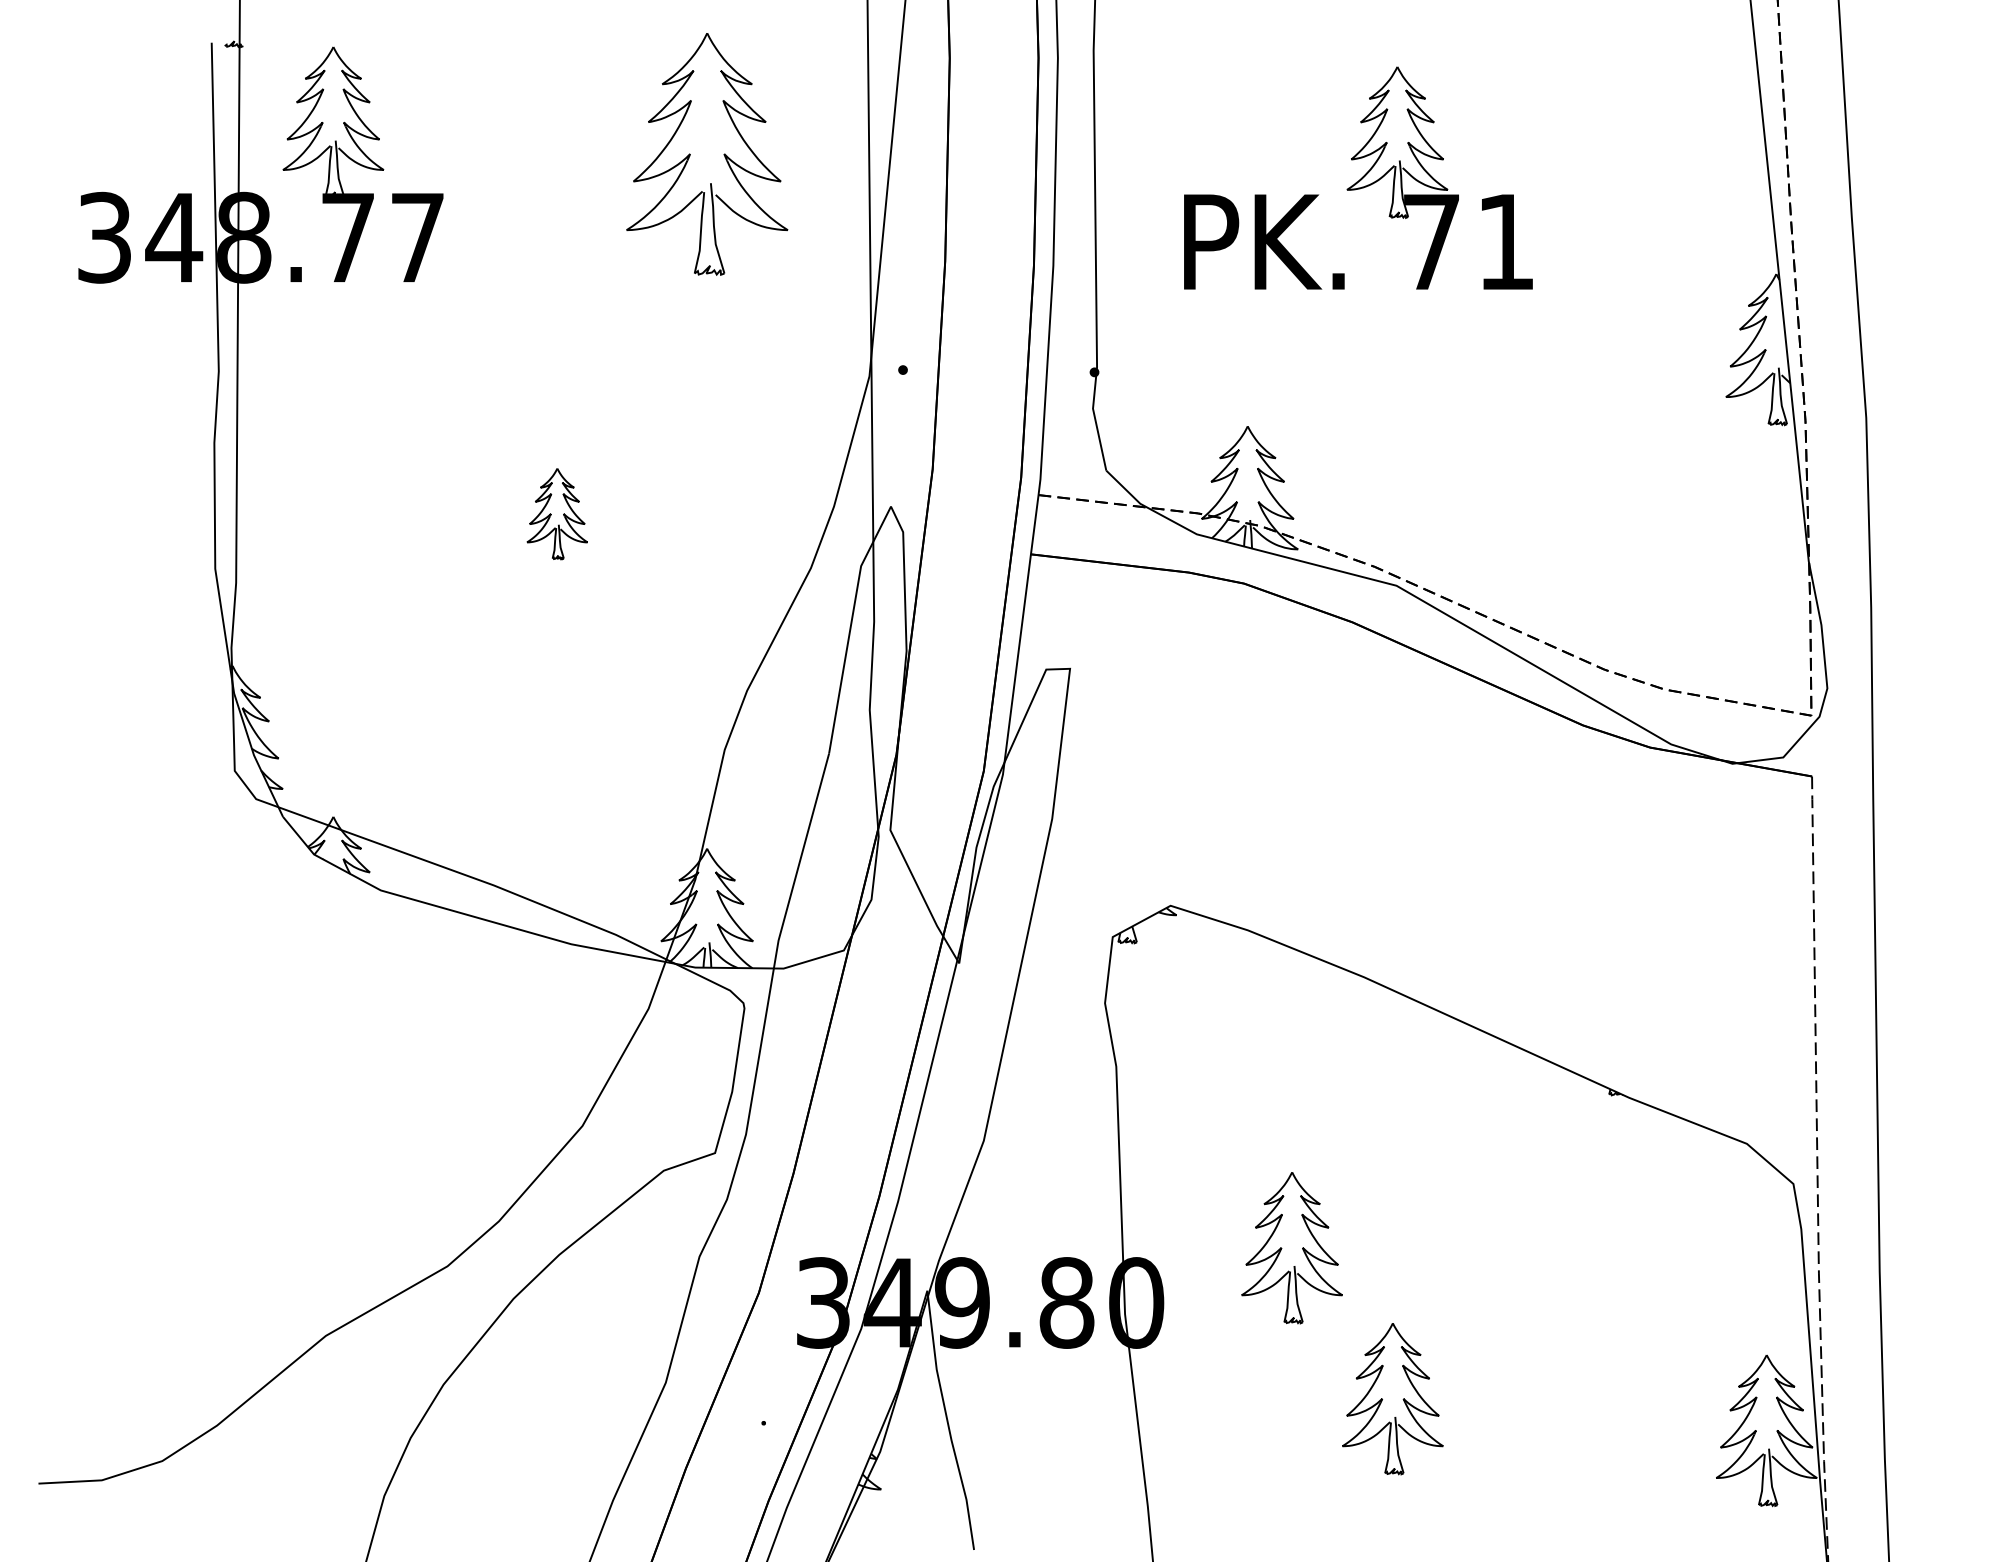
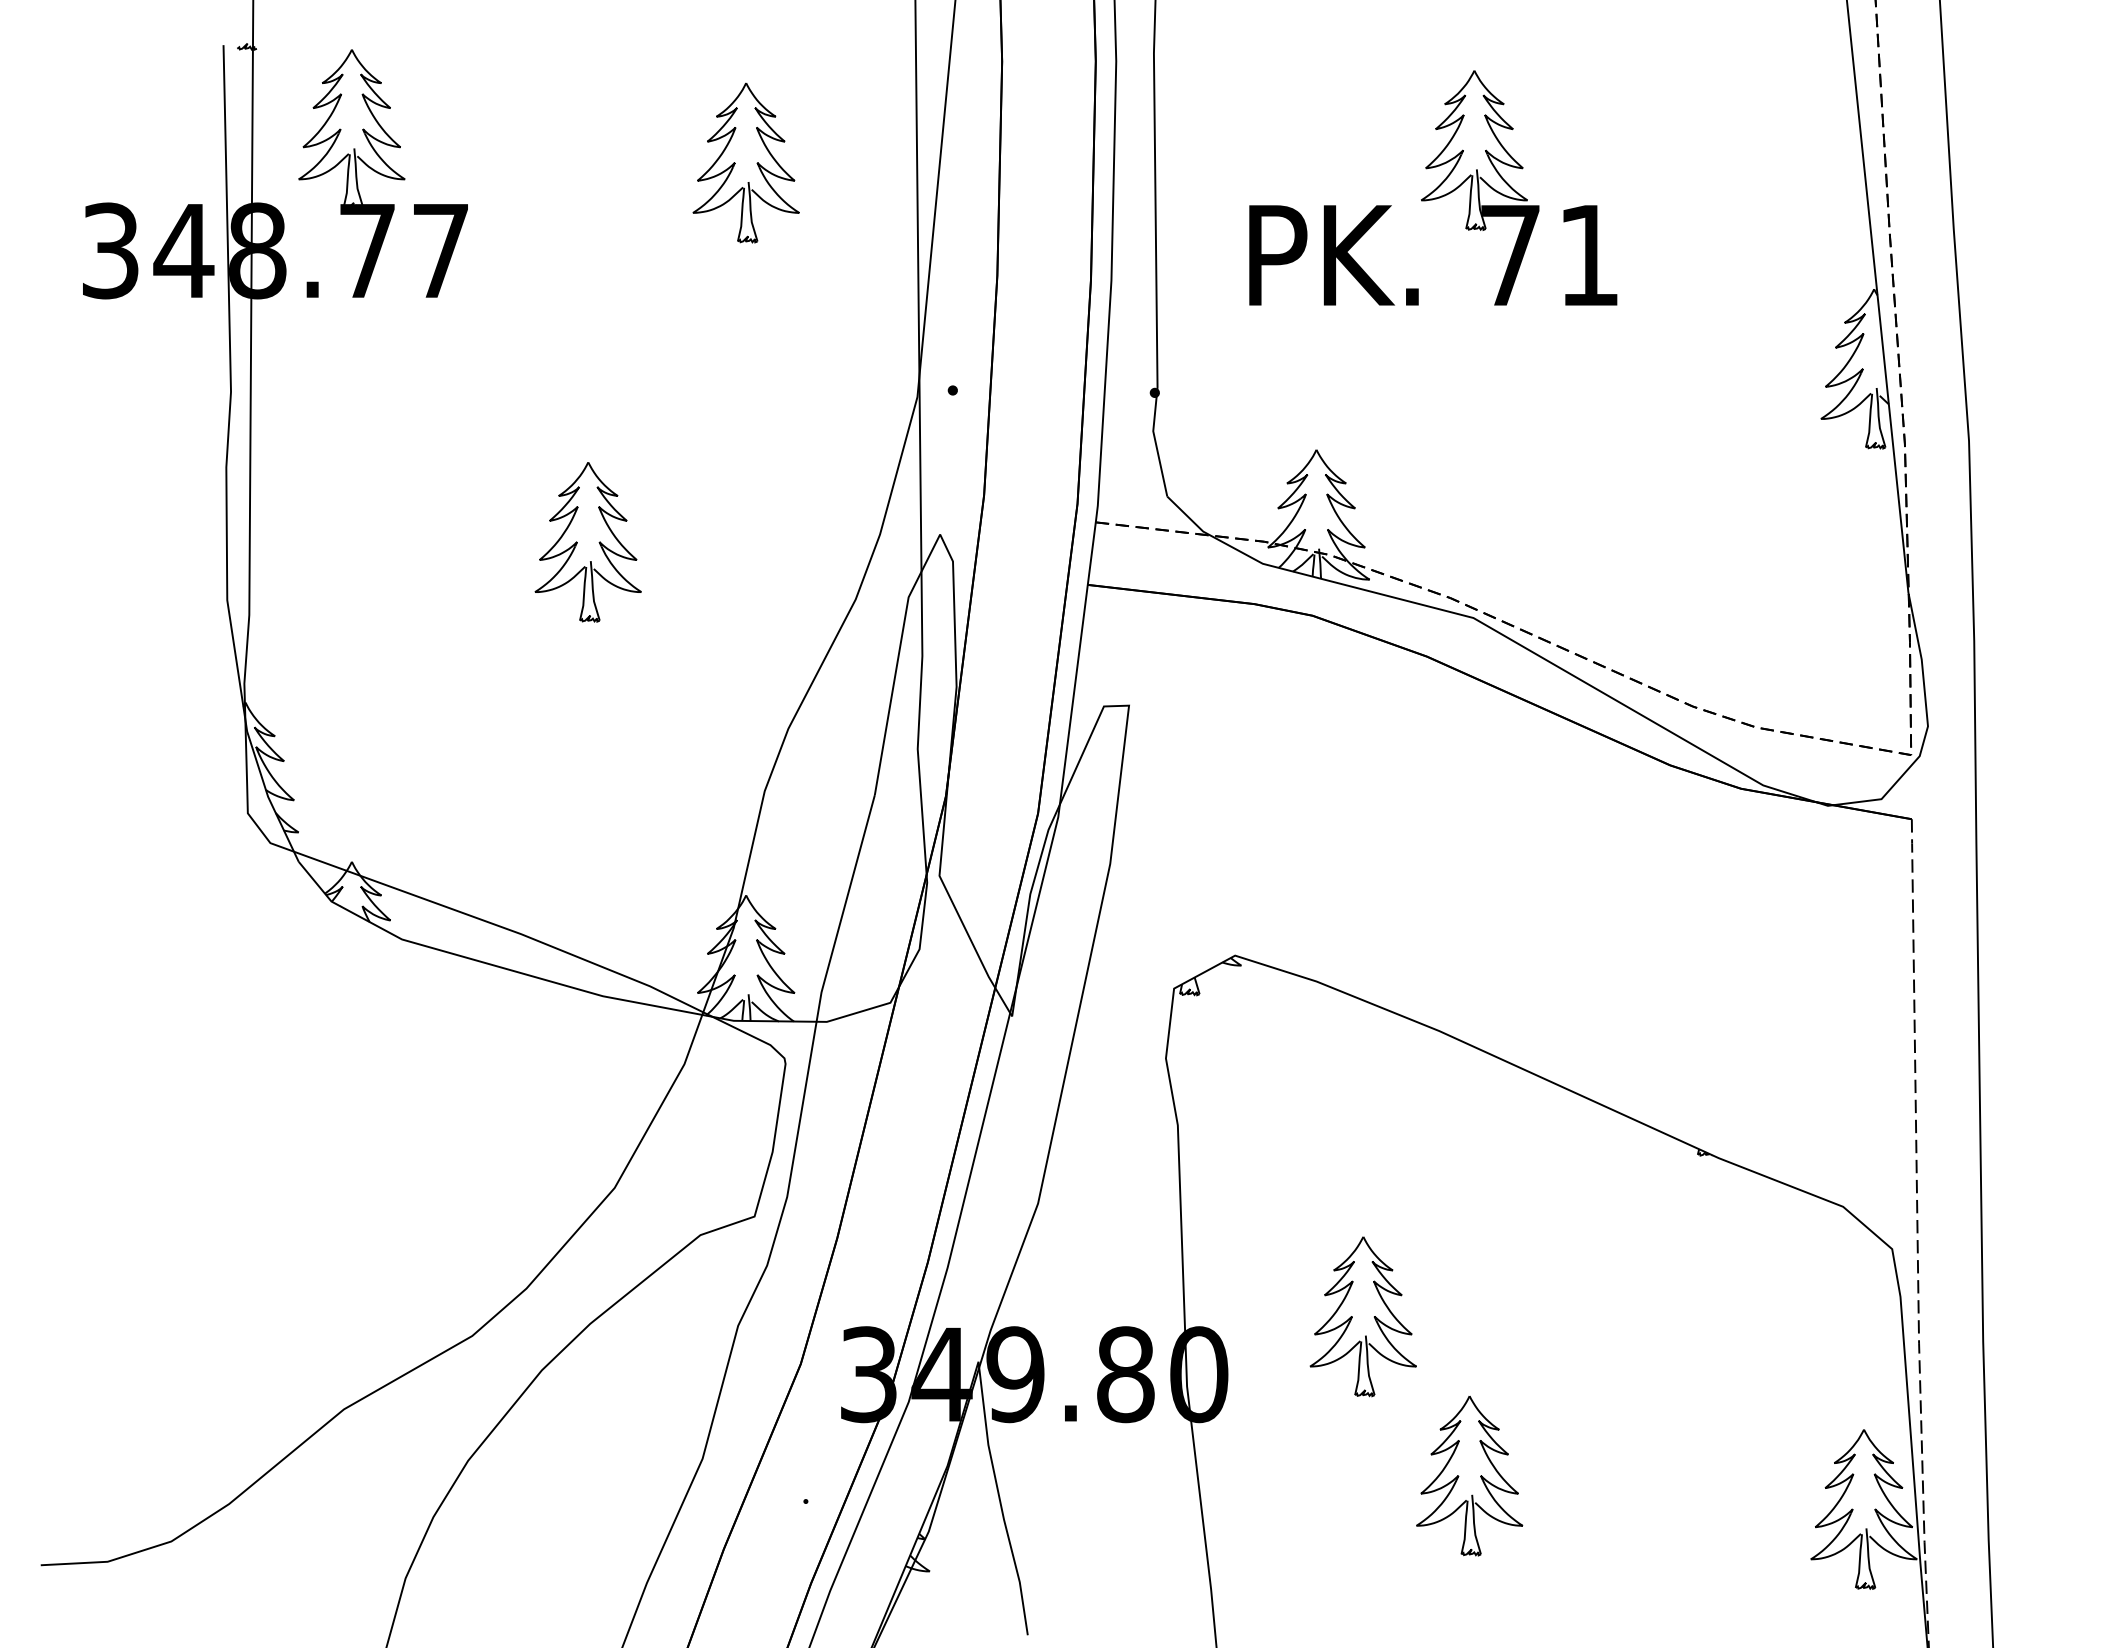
part: (706, 153) -> (745, 162), size x0.62
part: (556, 514) -> (587, 542), size x1.67

